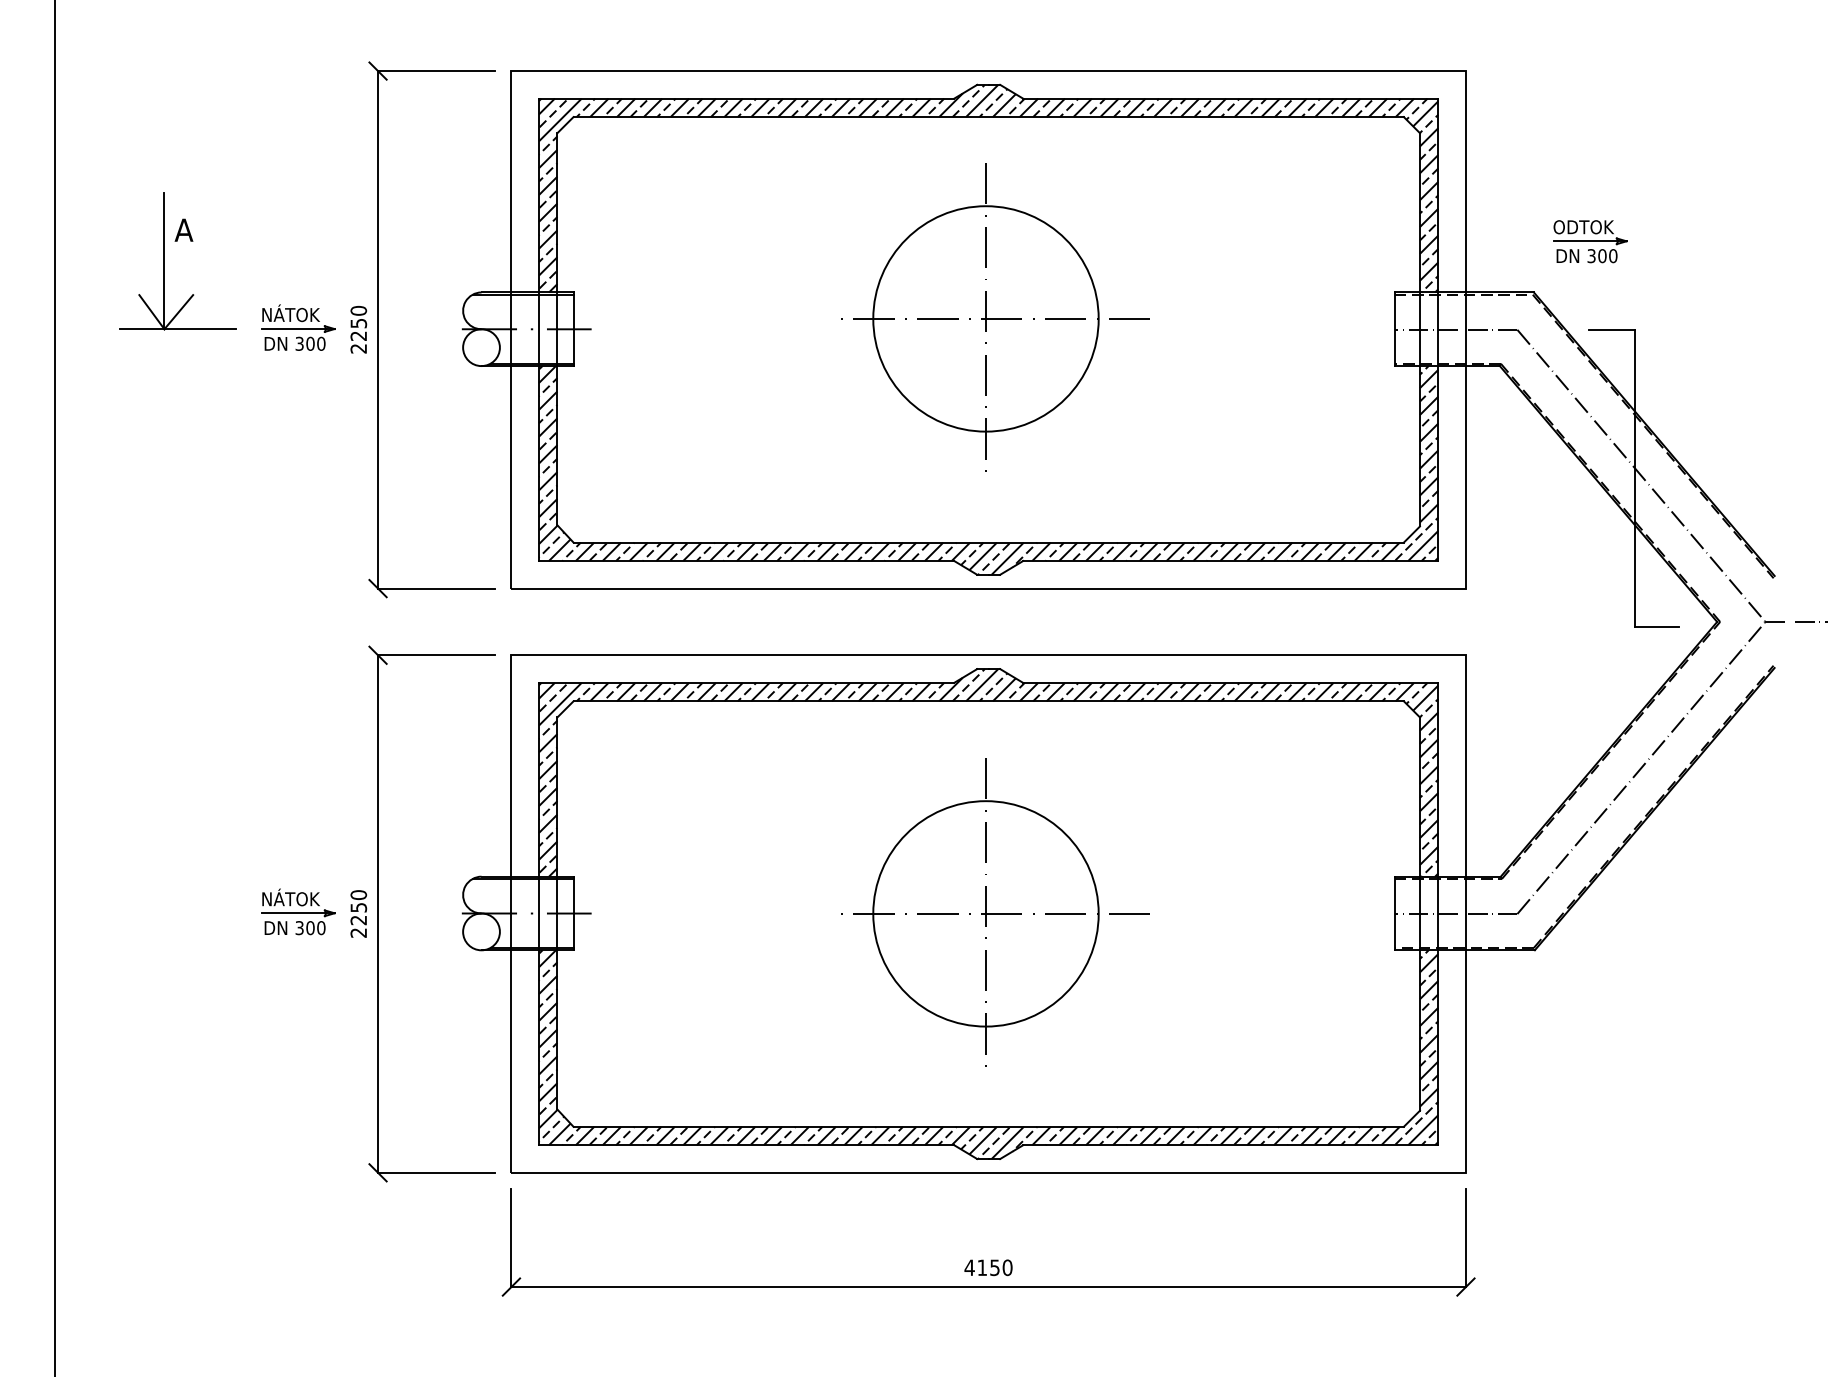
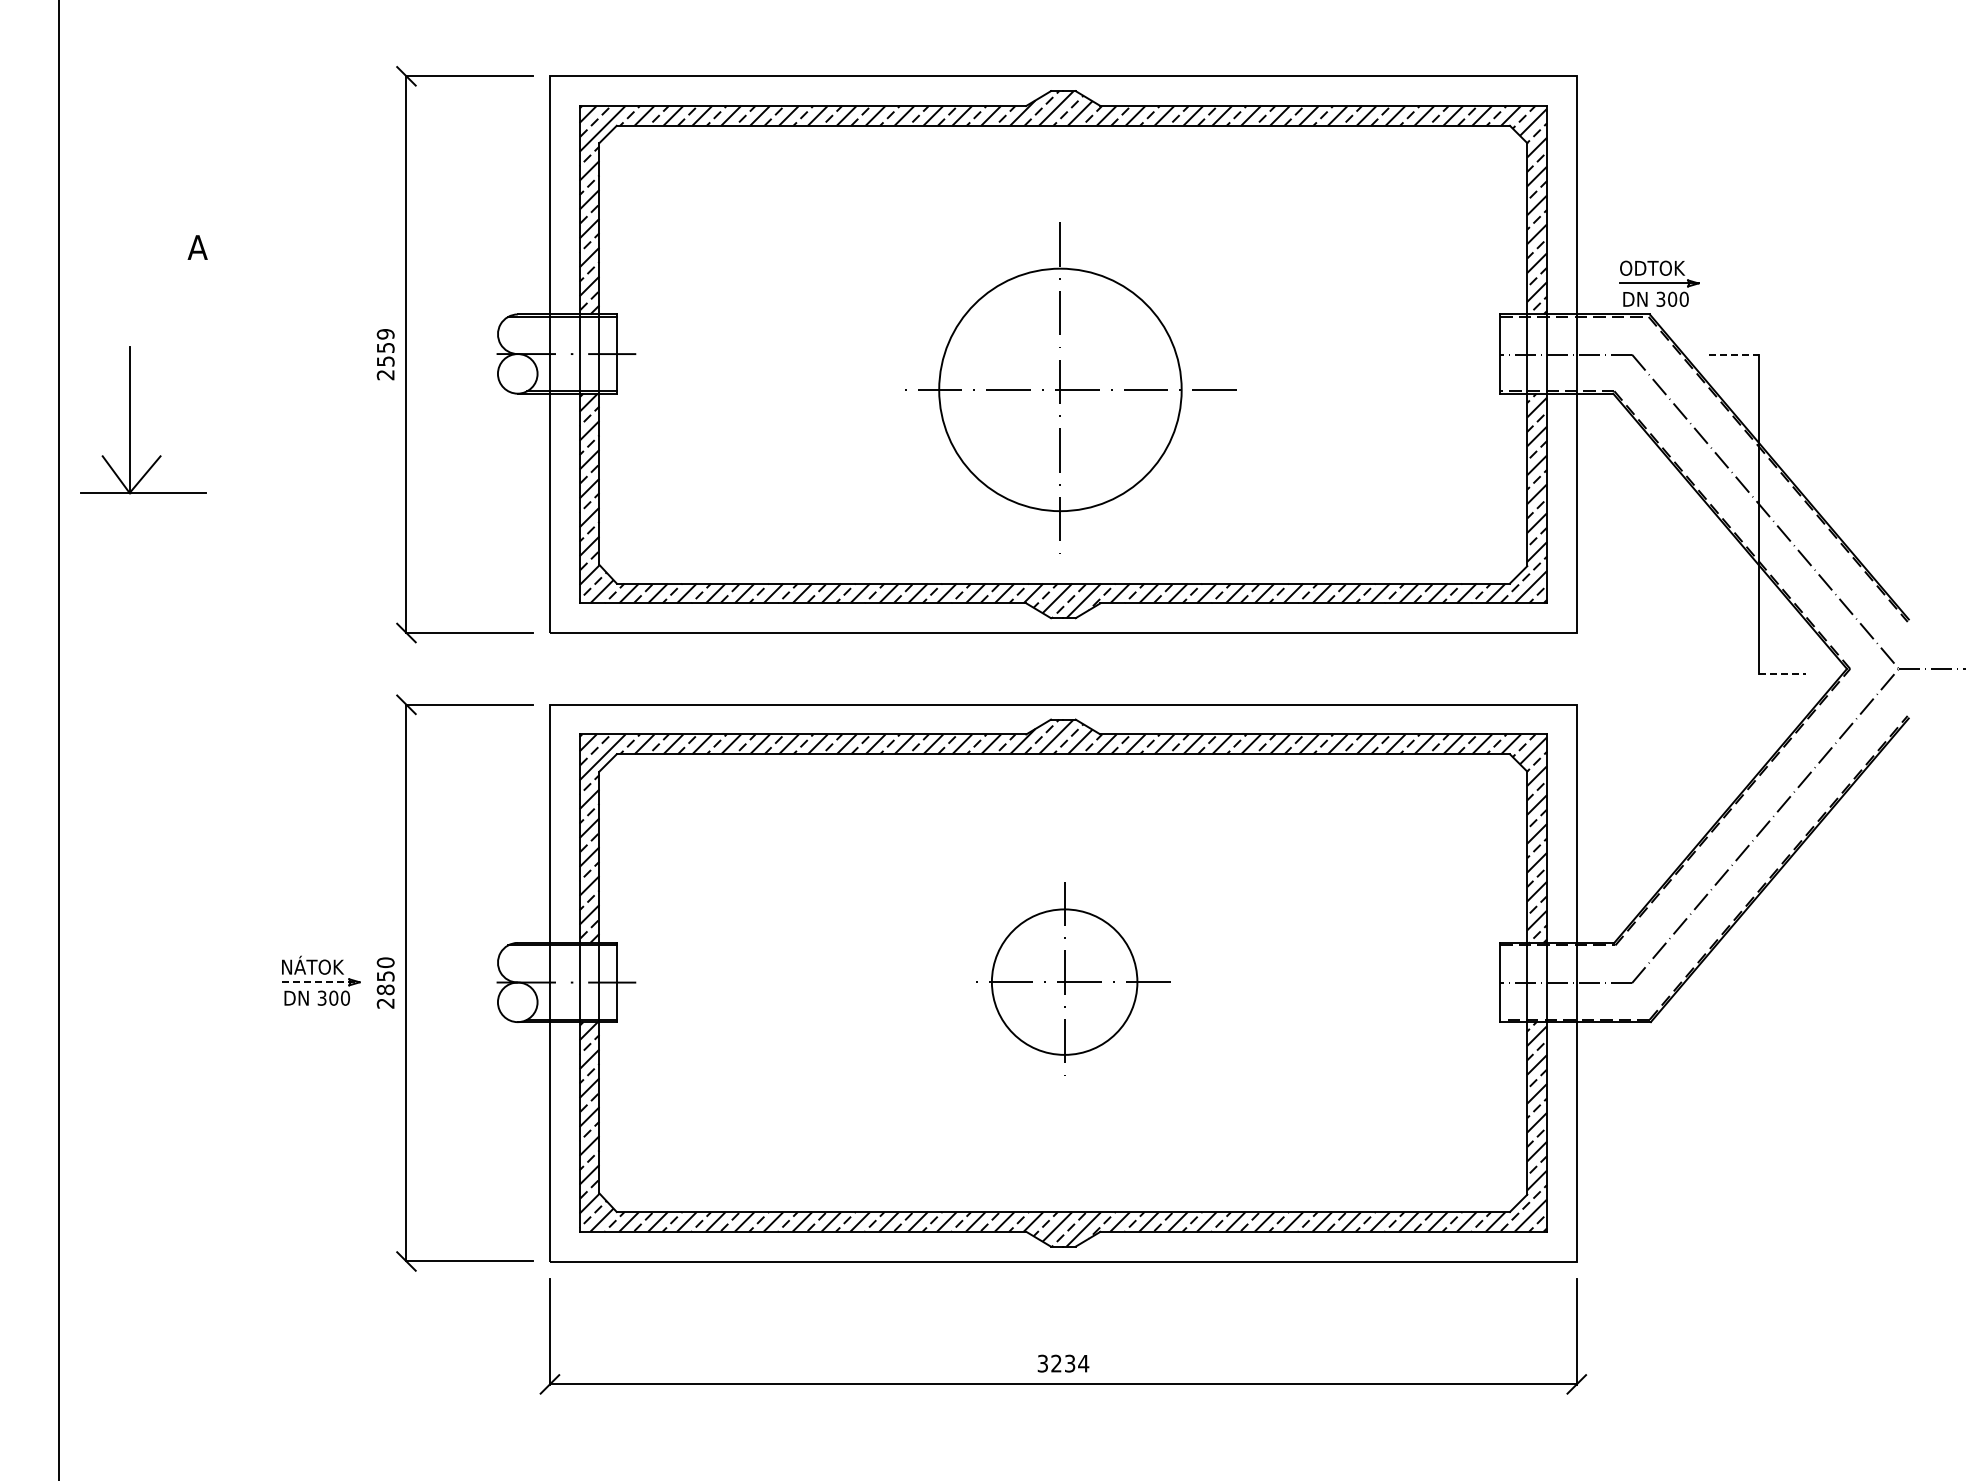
part: (1590, 241) -> (1659, 283), moved
part: (165, 261) -> (130, 420), moved
part: (995, 316) -> (1070, 387), moved
text: (358, 323) -> (385, 347), 2250 -> 2559
part: (298, 327) -> (320, 352), removed
line: (1612, 329) -> (1734, 354), solid -> dashed
line: (1657, 626) -> (1782, 673), solid -> dashed
part: (995, 911) -> (1070, 980), size x0.6
line: (299, 913) -> (321, 982), solid -> dashed
text: (358, 919) -> (385, 989), 2250 -> 2850
text: (988, 1267) -> (1063, 1363), 4150 -> 3234

